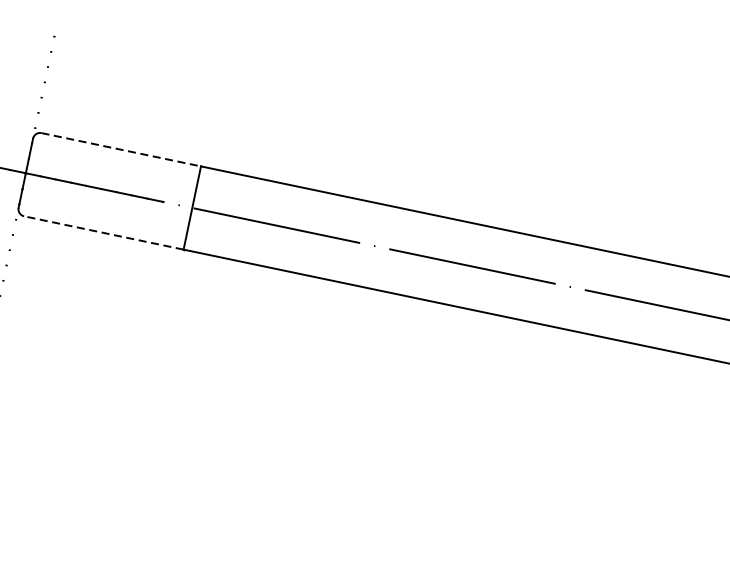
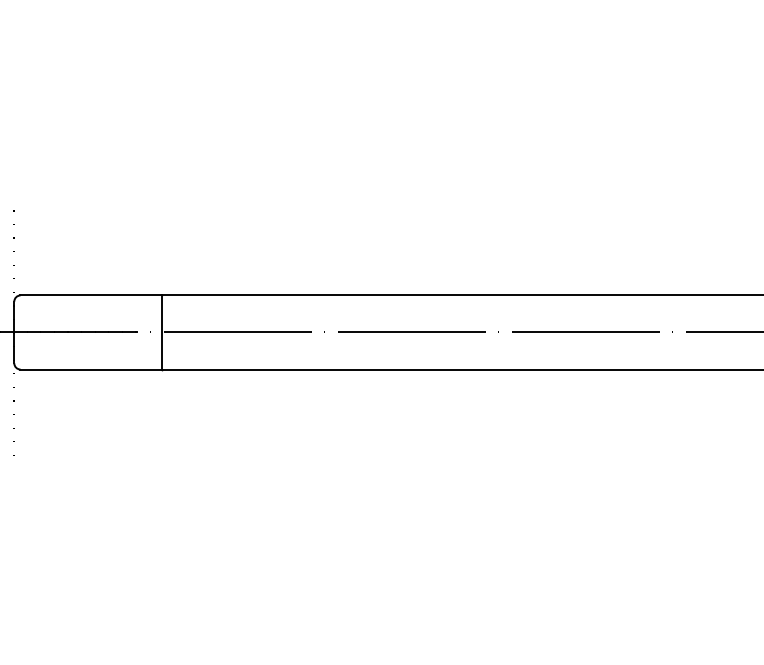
line: (121, 149) -> (91, 295), dashed -> solid
line: (103, 232) -> (91, 369), dashed -> solid

